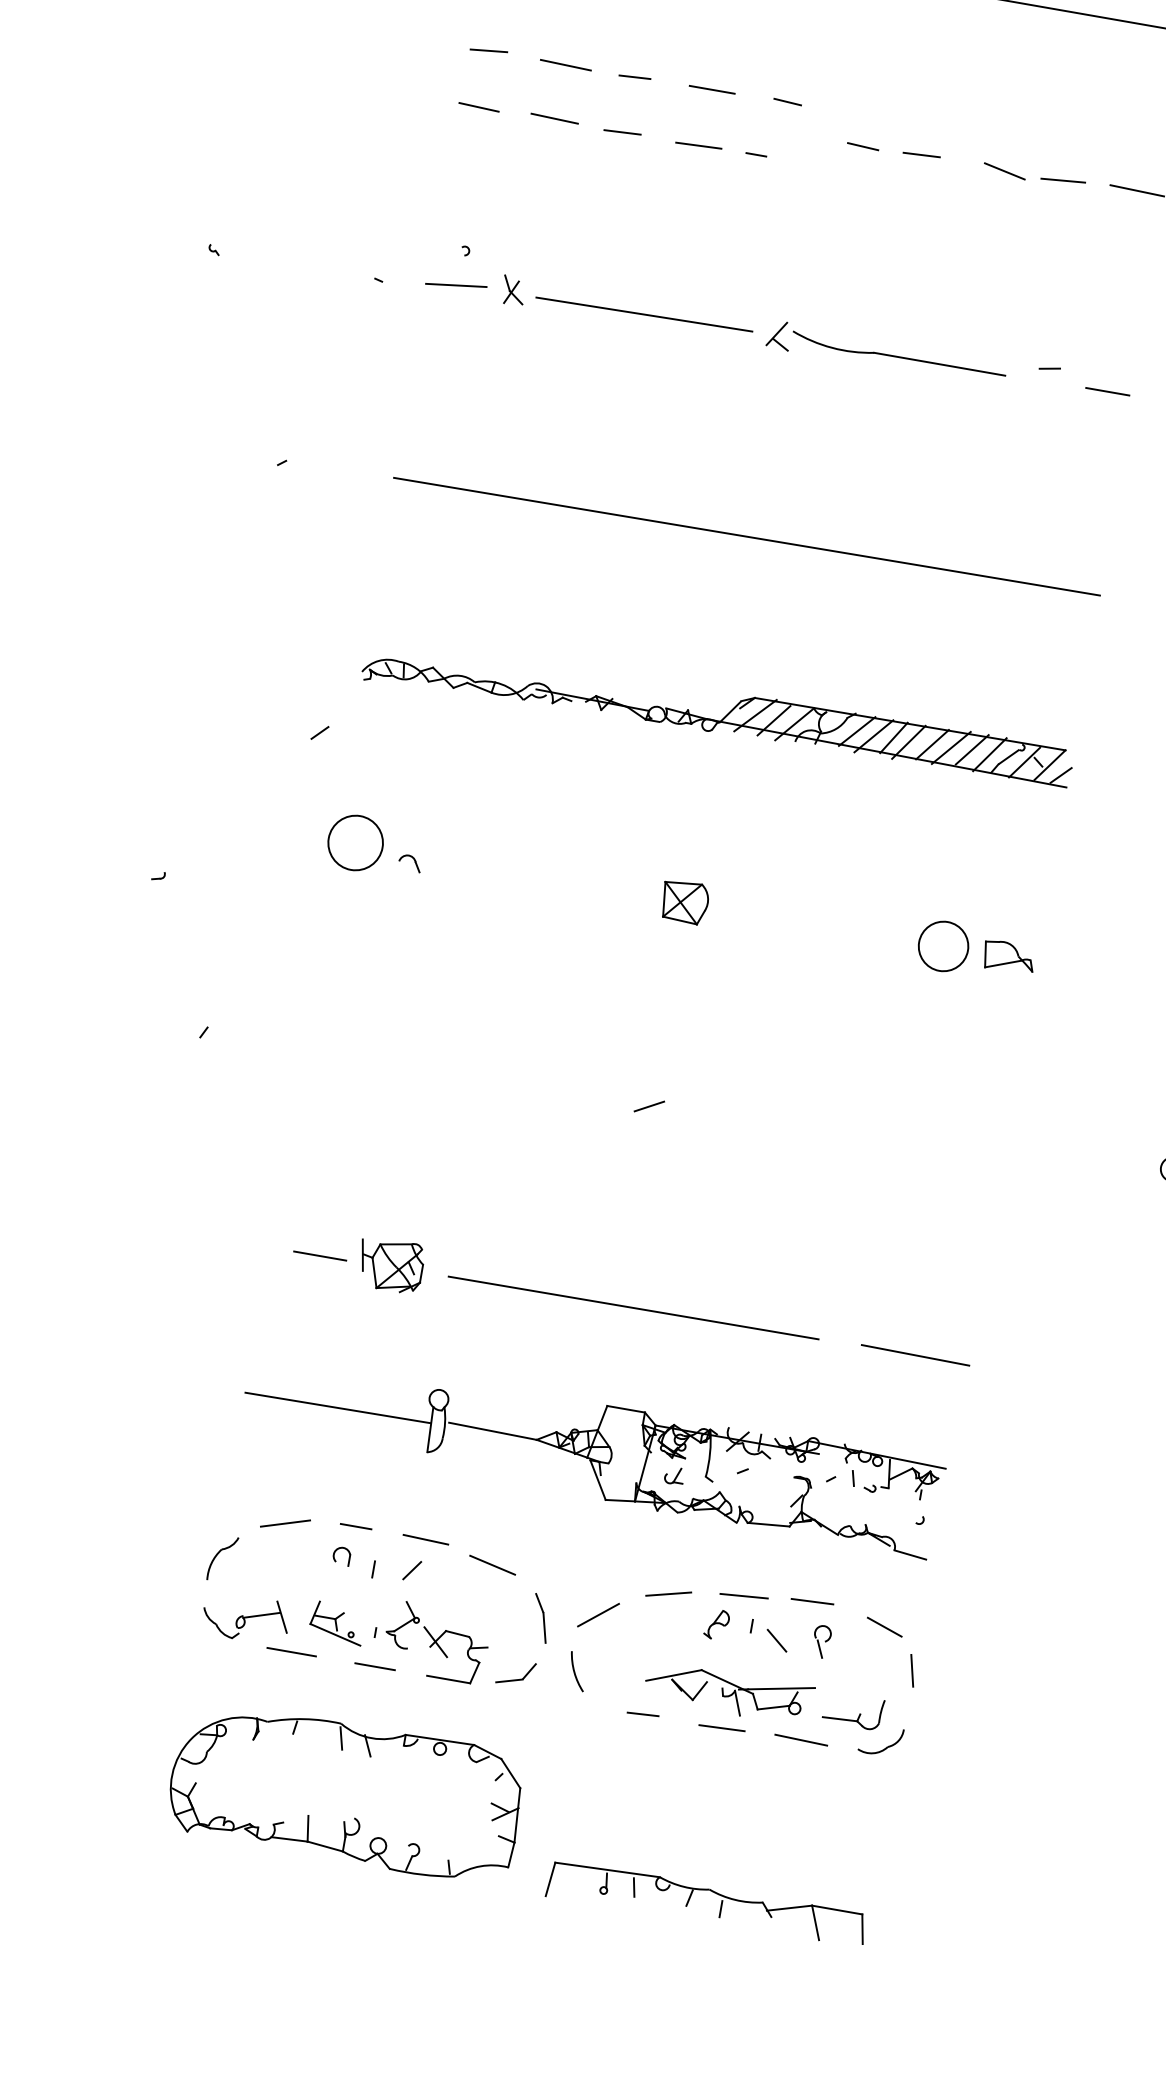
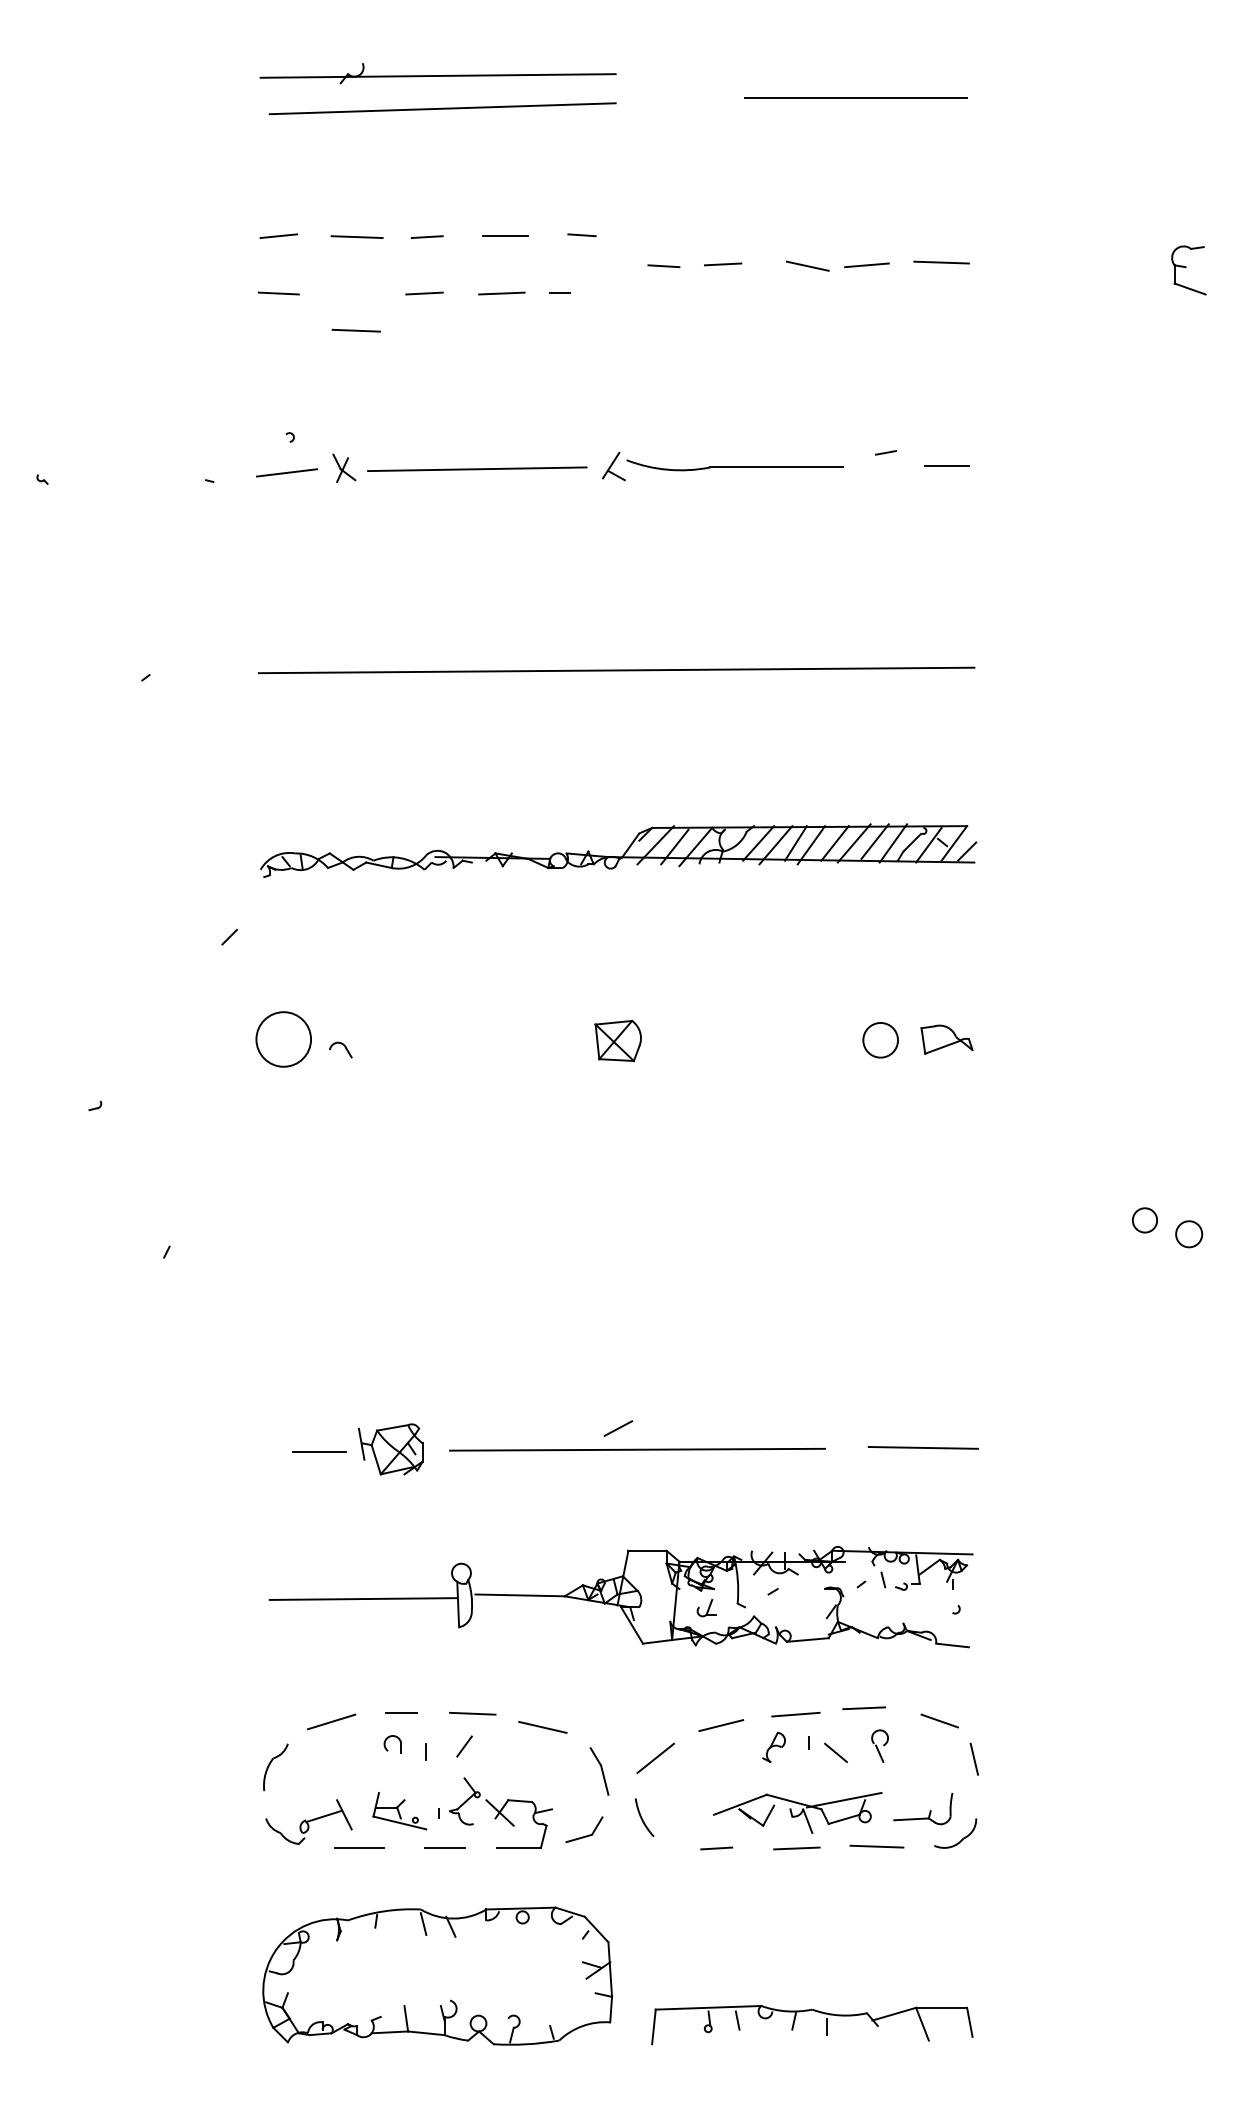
line: (553, 118) -> (355, 330), moved
circle: (943, 946) -> (880, 1040), size x0.7
line: (649, 1106) -> (618, 1428), moved

